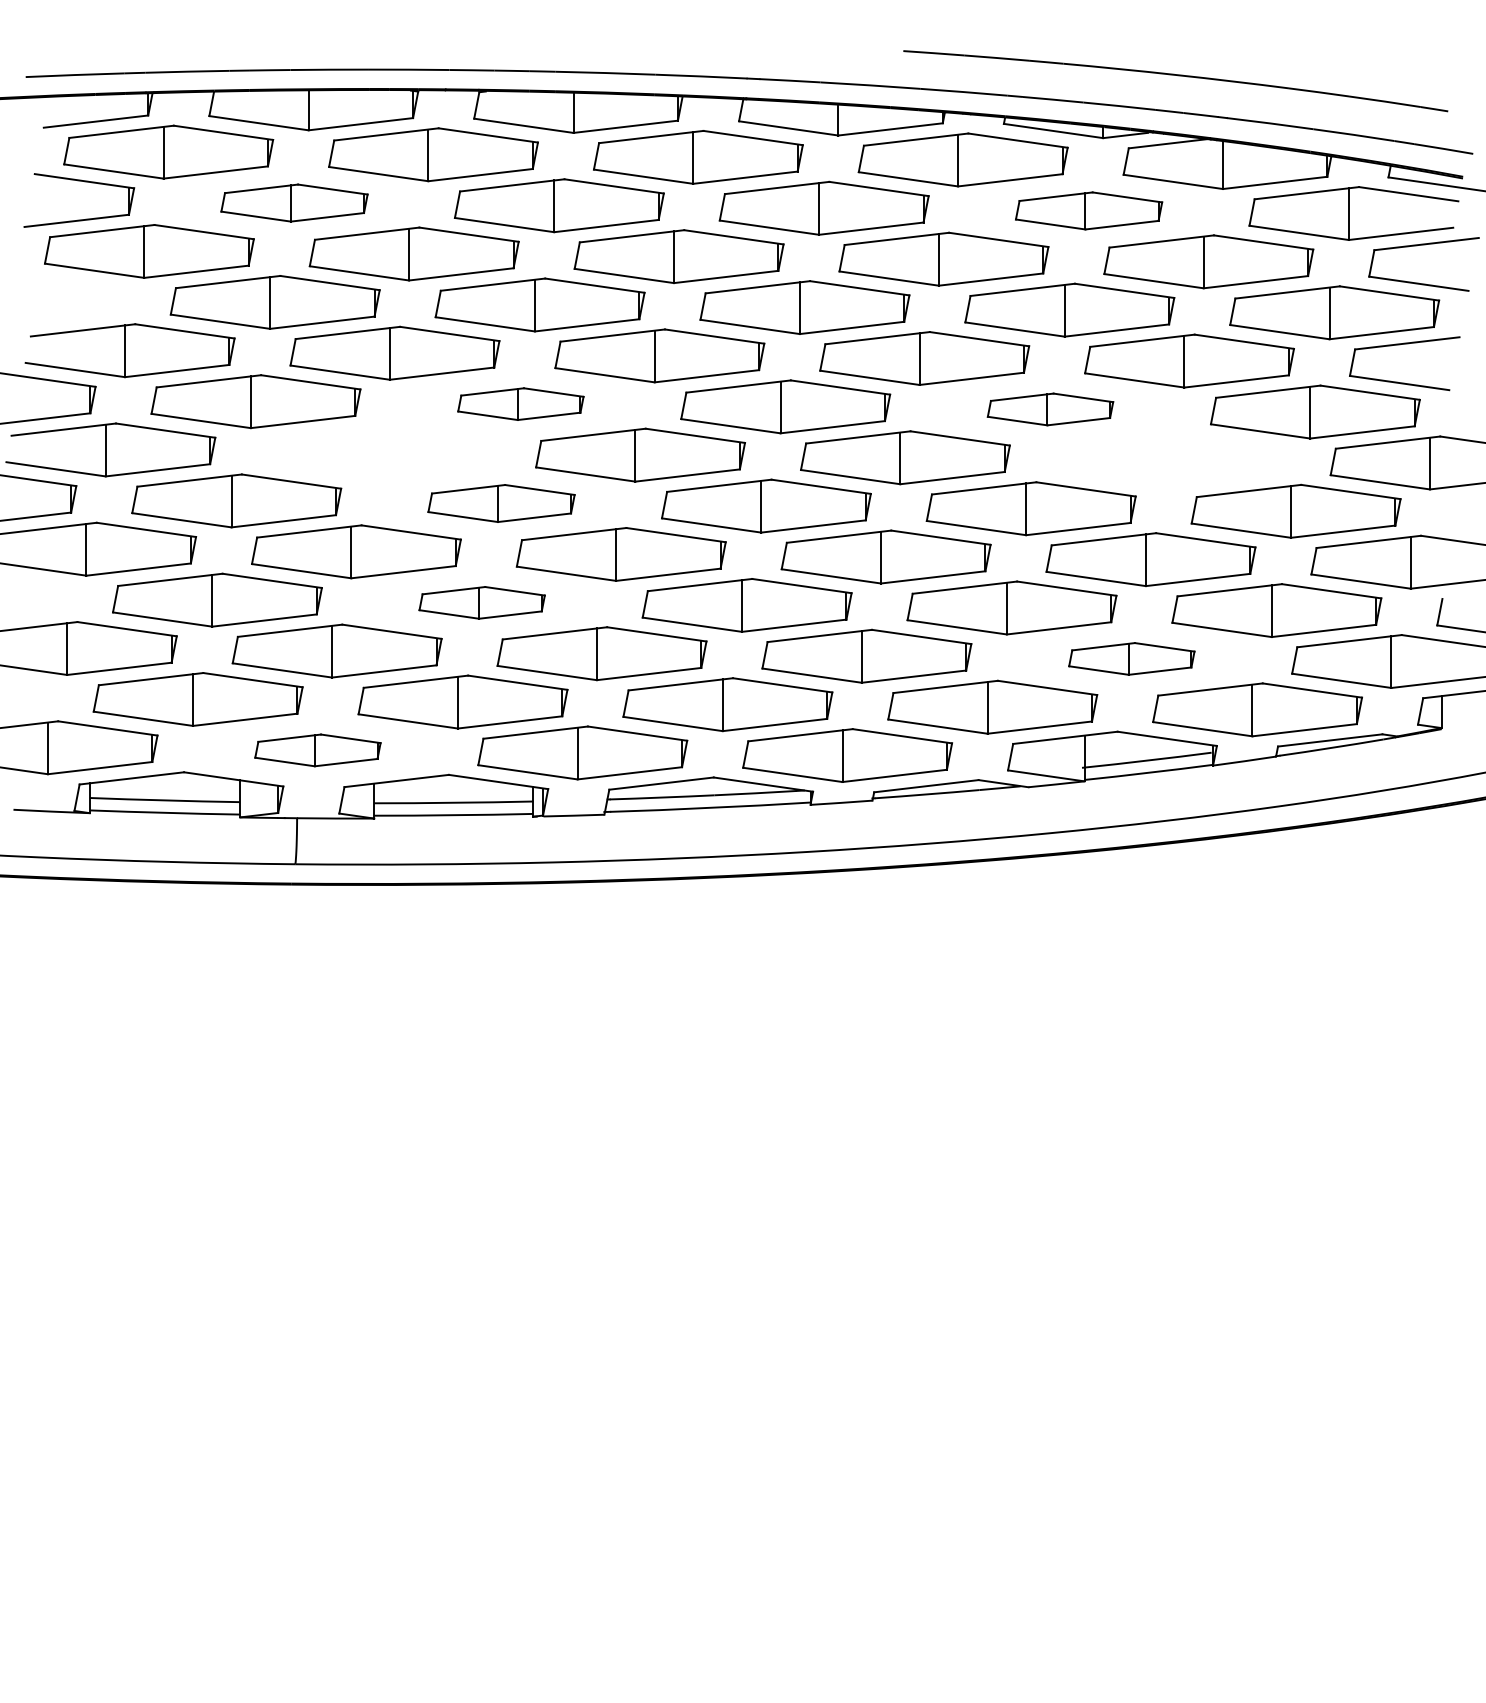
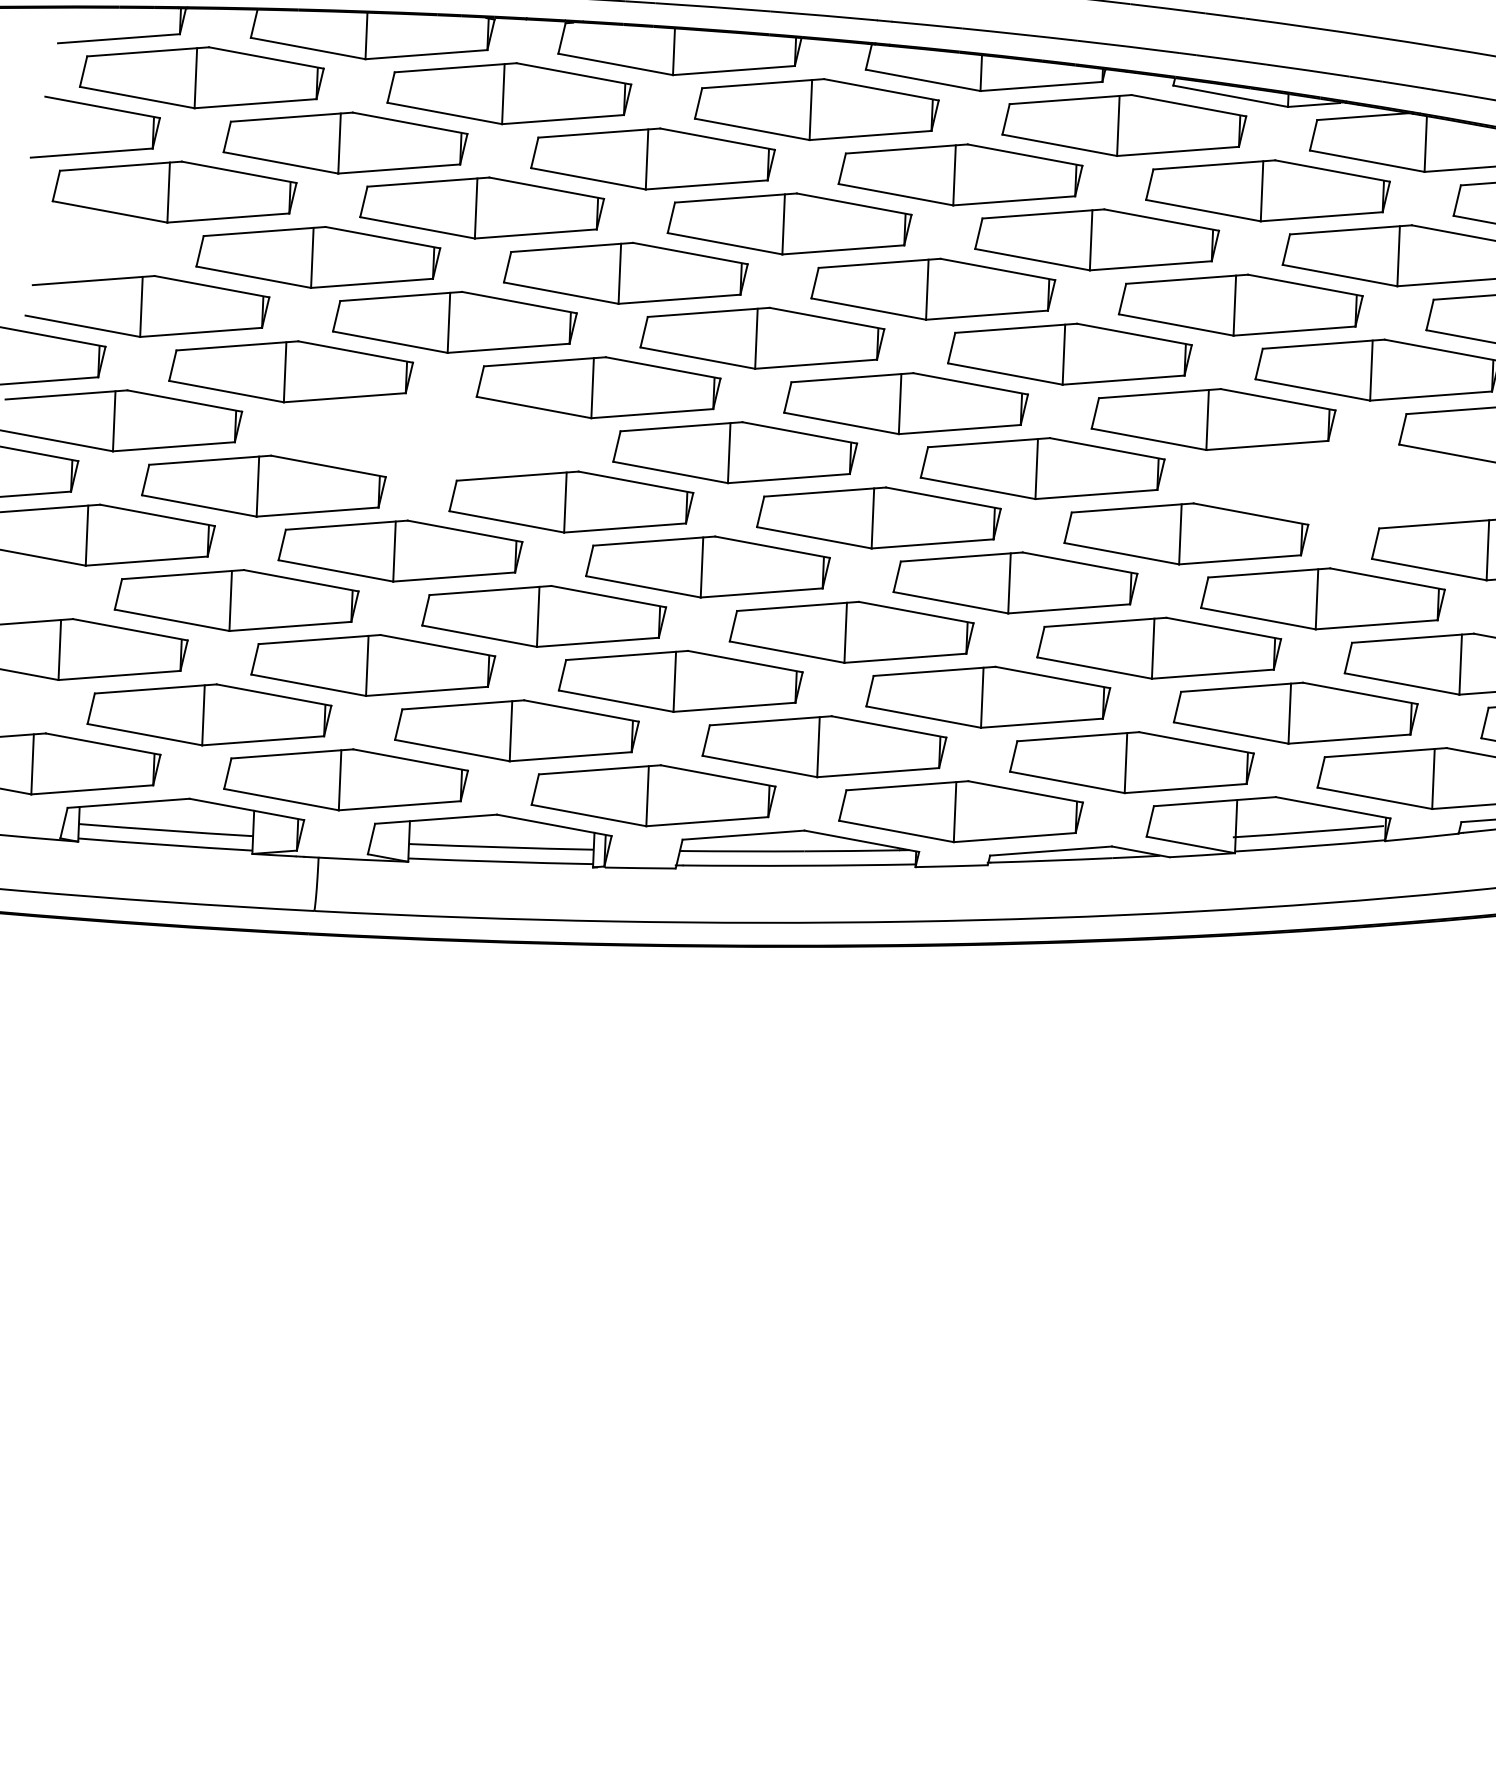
part: (294, 202) -> (345, 142), size x1.43
part: (1088, 210) -> (1267, 190), size x1.43
part: (520, 403) -> (598, 386), size x1.67
part: (1050, 409) -> (1213, 419), size x1.67
part: (501, 503) -> (571, 502), size x1.43
part: (481, 602) -> (543, 616), size x1.67
part: (1131, 658) -> (1295, 712), size x1.67
part: (317, 750) -> (345, 779), size x1.67

